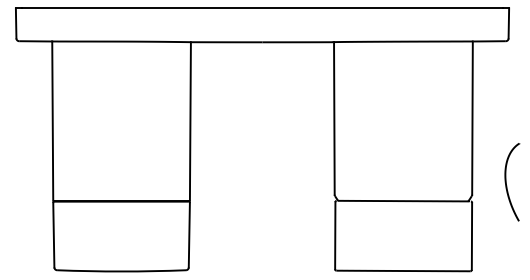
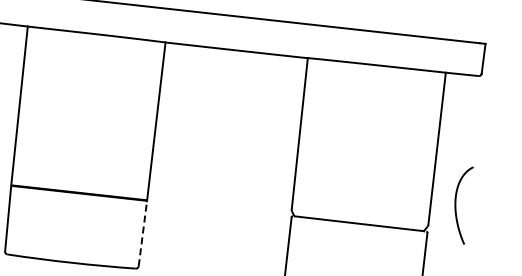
curve: (507, 185) -> (456, 207), moved
line: (189, 234) -> (143, 233), solid -> dashed

